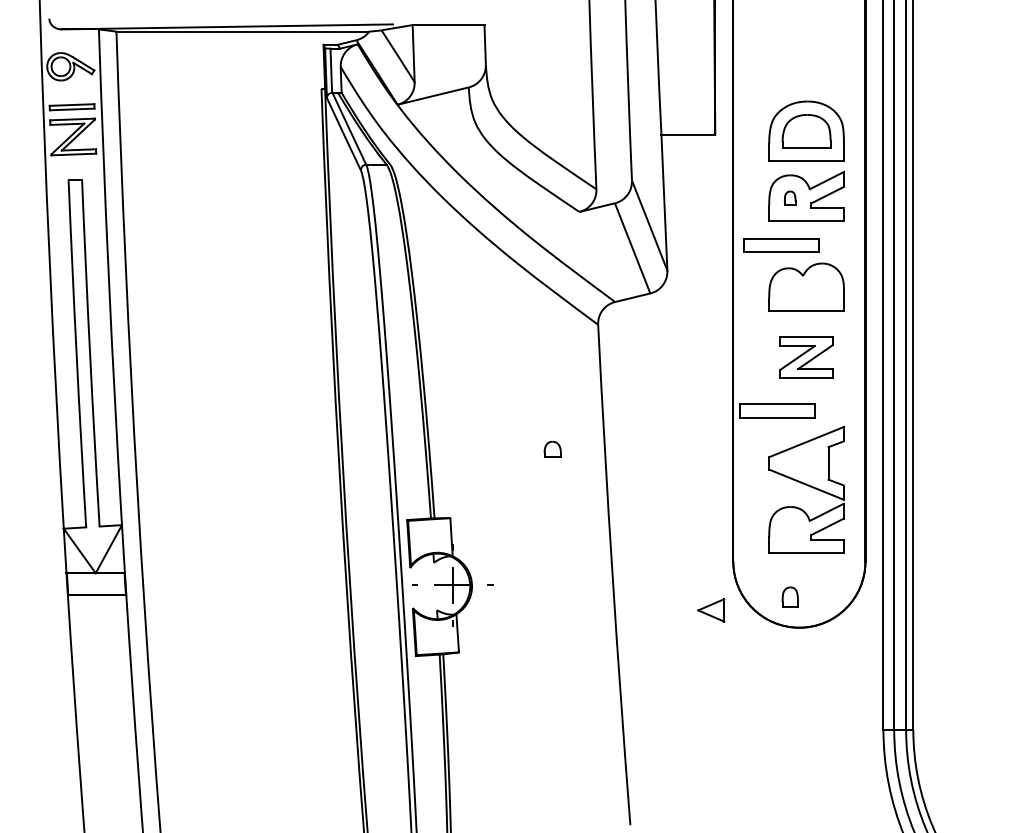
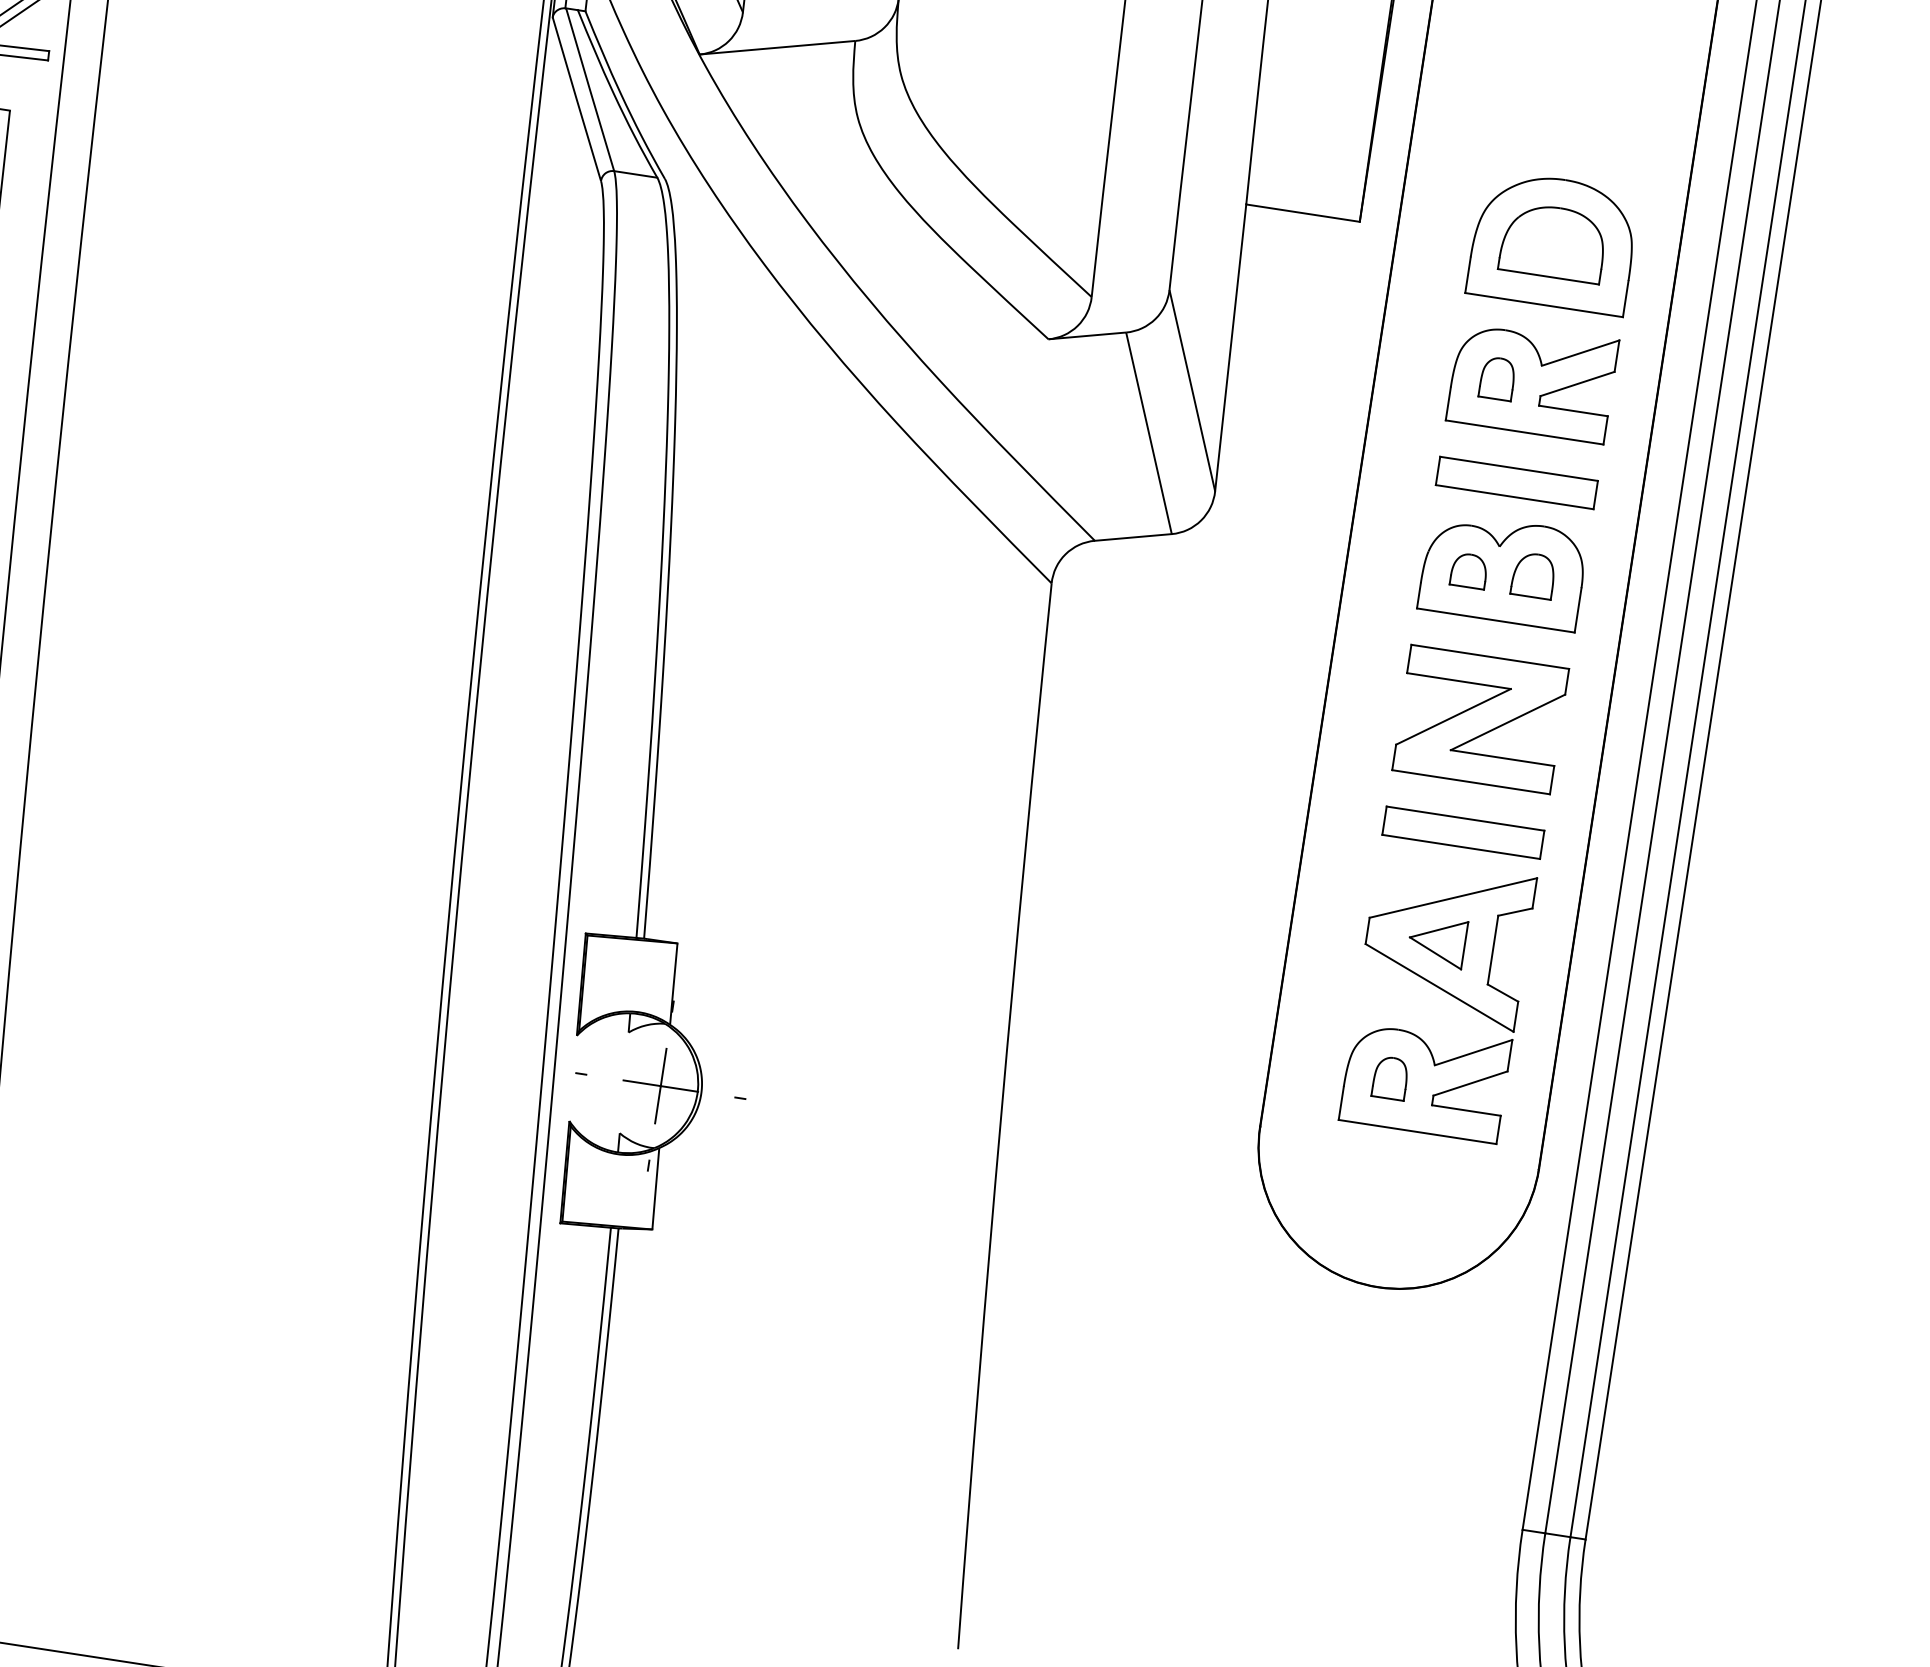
part: (789, 197) -> (1496, 376), size x1.43
part: (781, 245) -> (1516, 483), moved
part: (820, 286) -> (1532, 574), added
part: (806, 357) -> (1480, 719), size x1.43
part: (777, 410) -> (1463, 831), moved
part: (552, 448) -> (1469, 568), moved
part: (789, 596) -> (1389, 1076), moved
part: (711, 610) -> (1437, 941), moved

